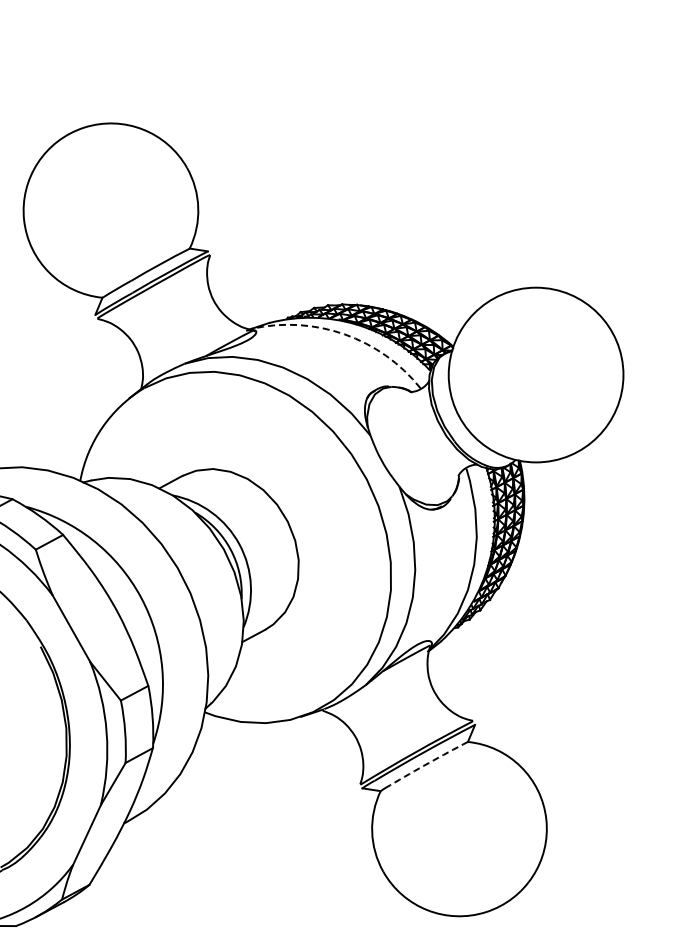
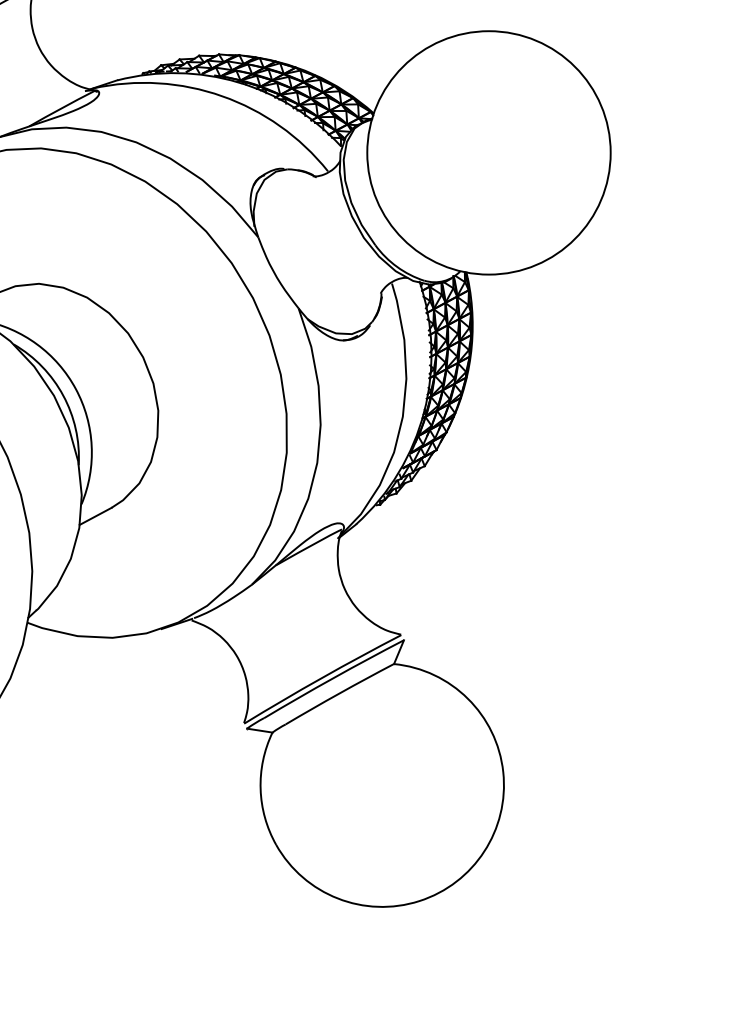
arc: (344, 334) -> (222, 96), dashed -> solid
arc: (428, 763) -> (339, 694), dashed -> solid

